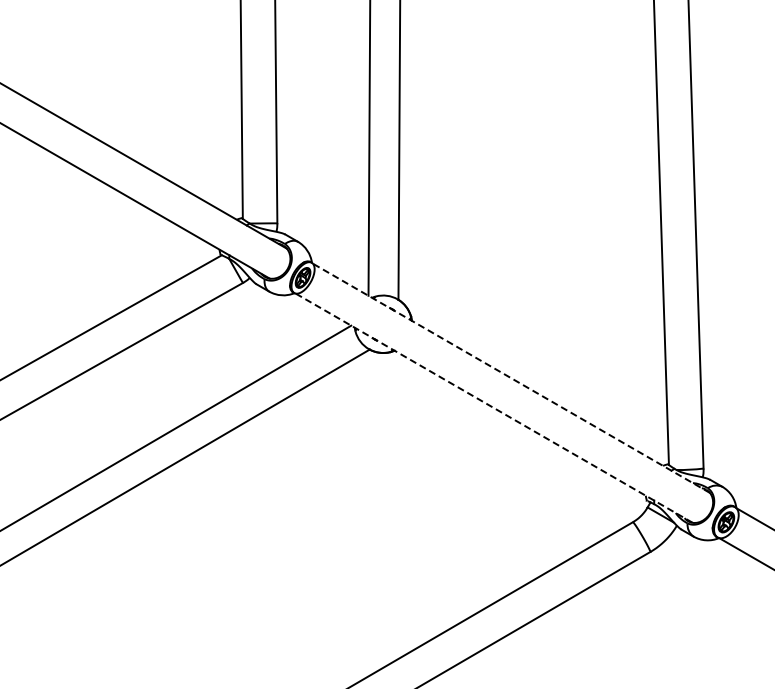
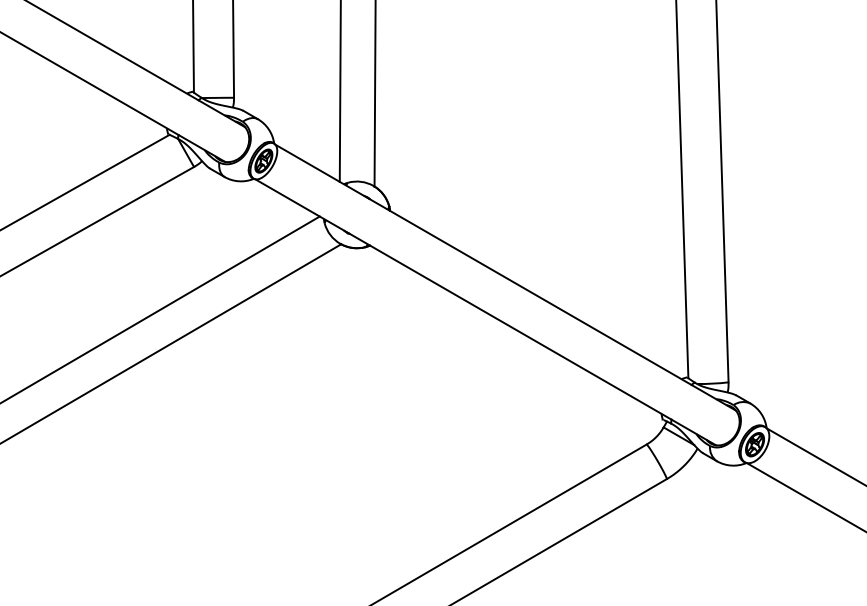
line: (511, 378) -> (505, 277), dashed -> solid
line: (494, 408) -> (485, 312), dashed -> solid

